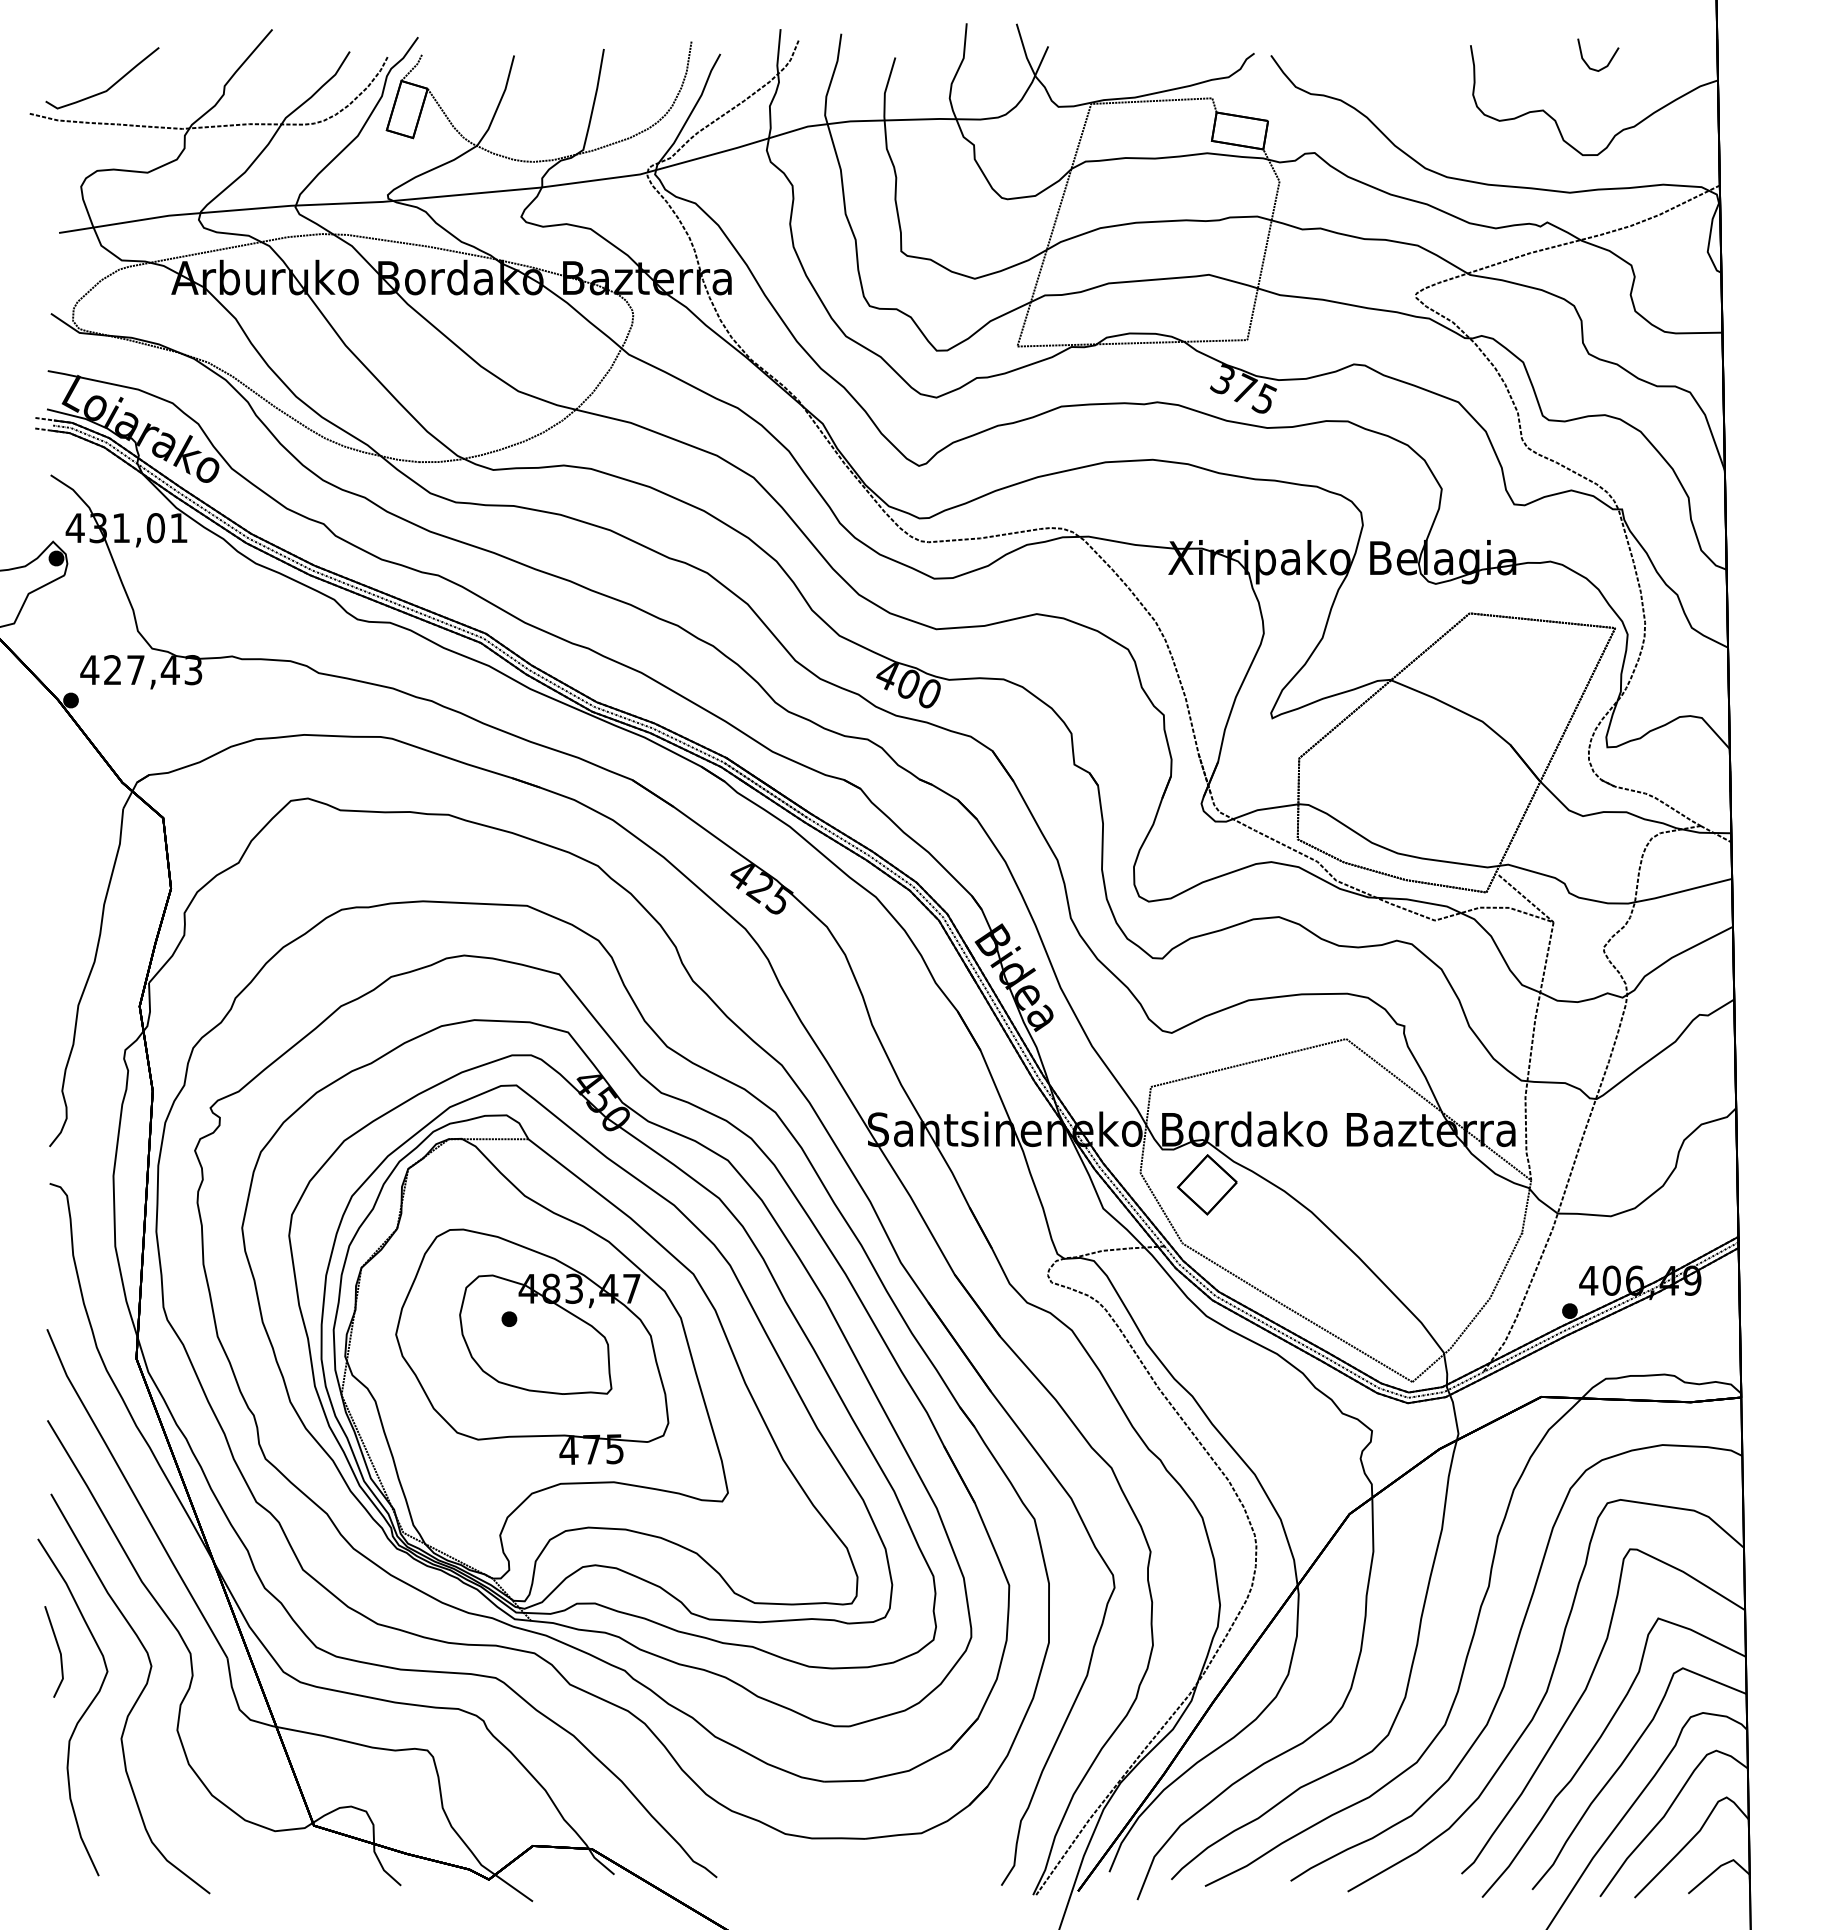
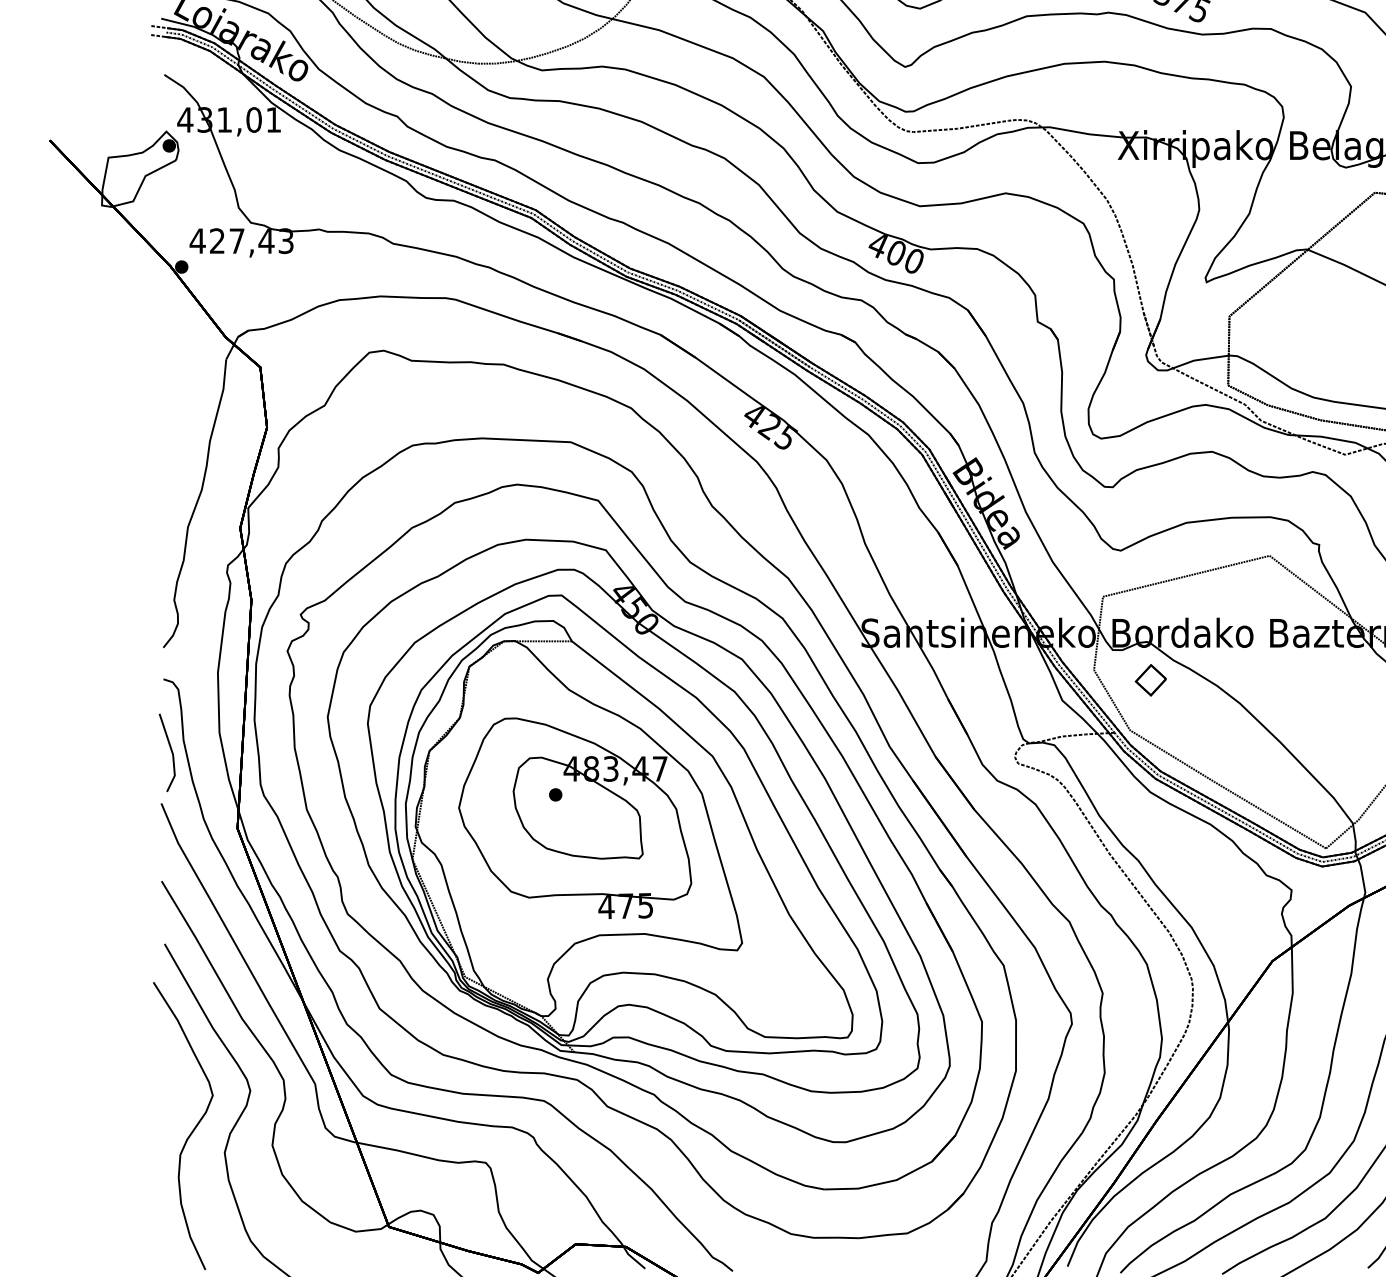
part: (1206, 1184) -> (1150, 679), size x0.6
line: (58, 1650) -> (171, 751), moved

